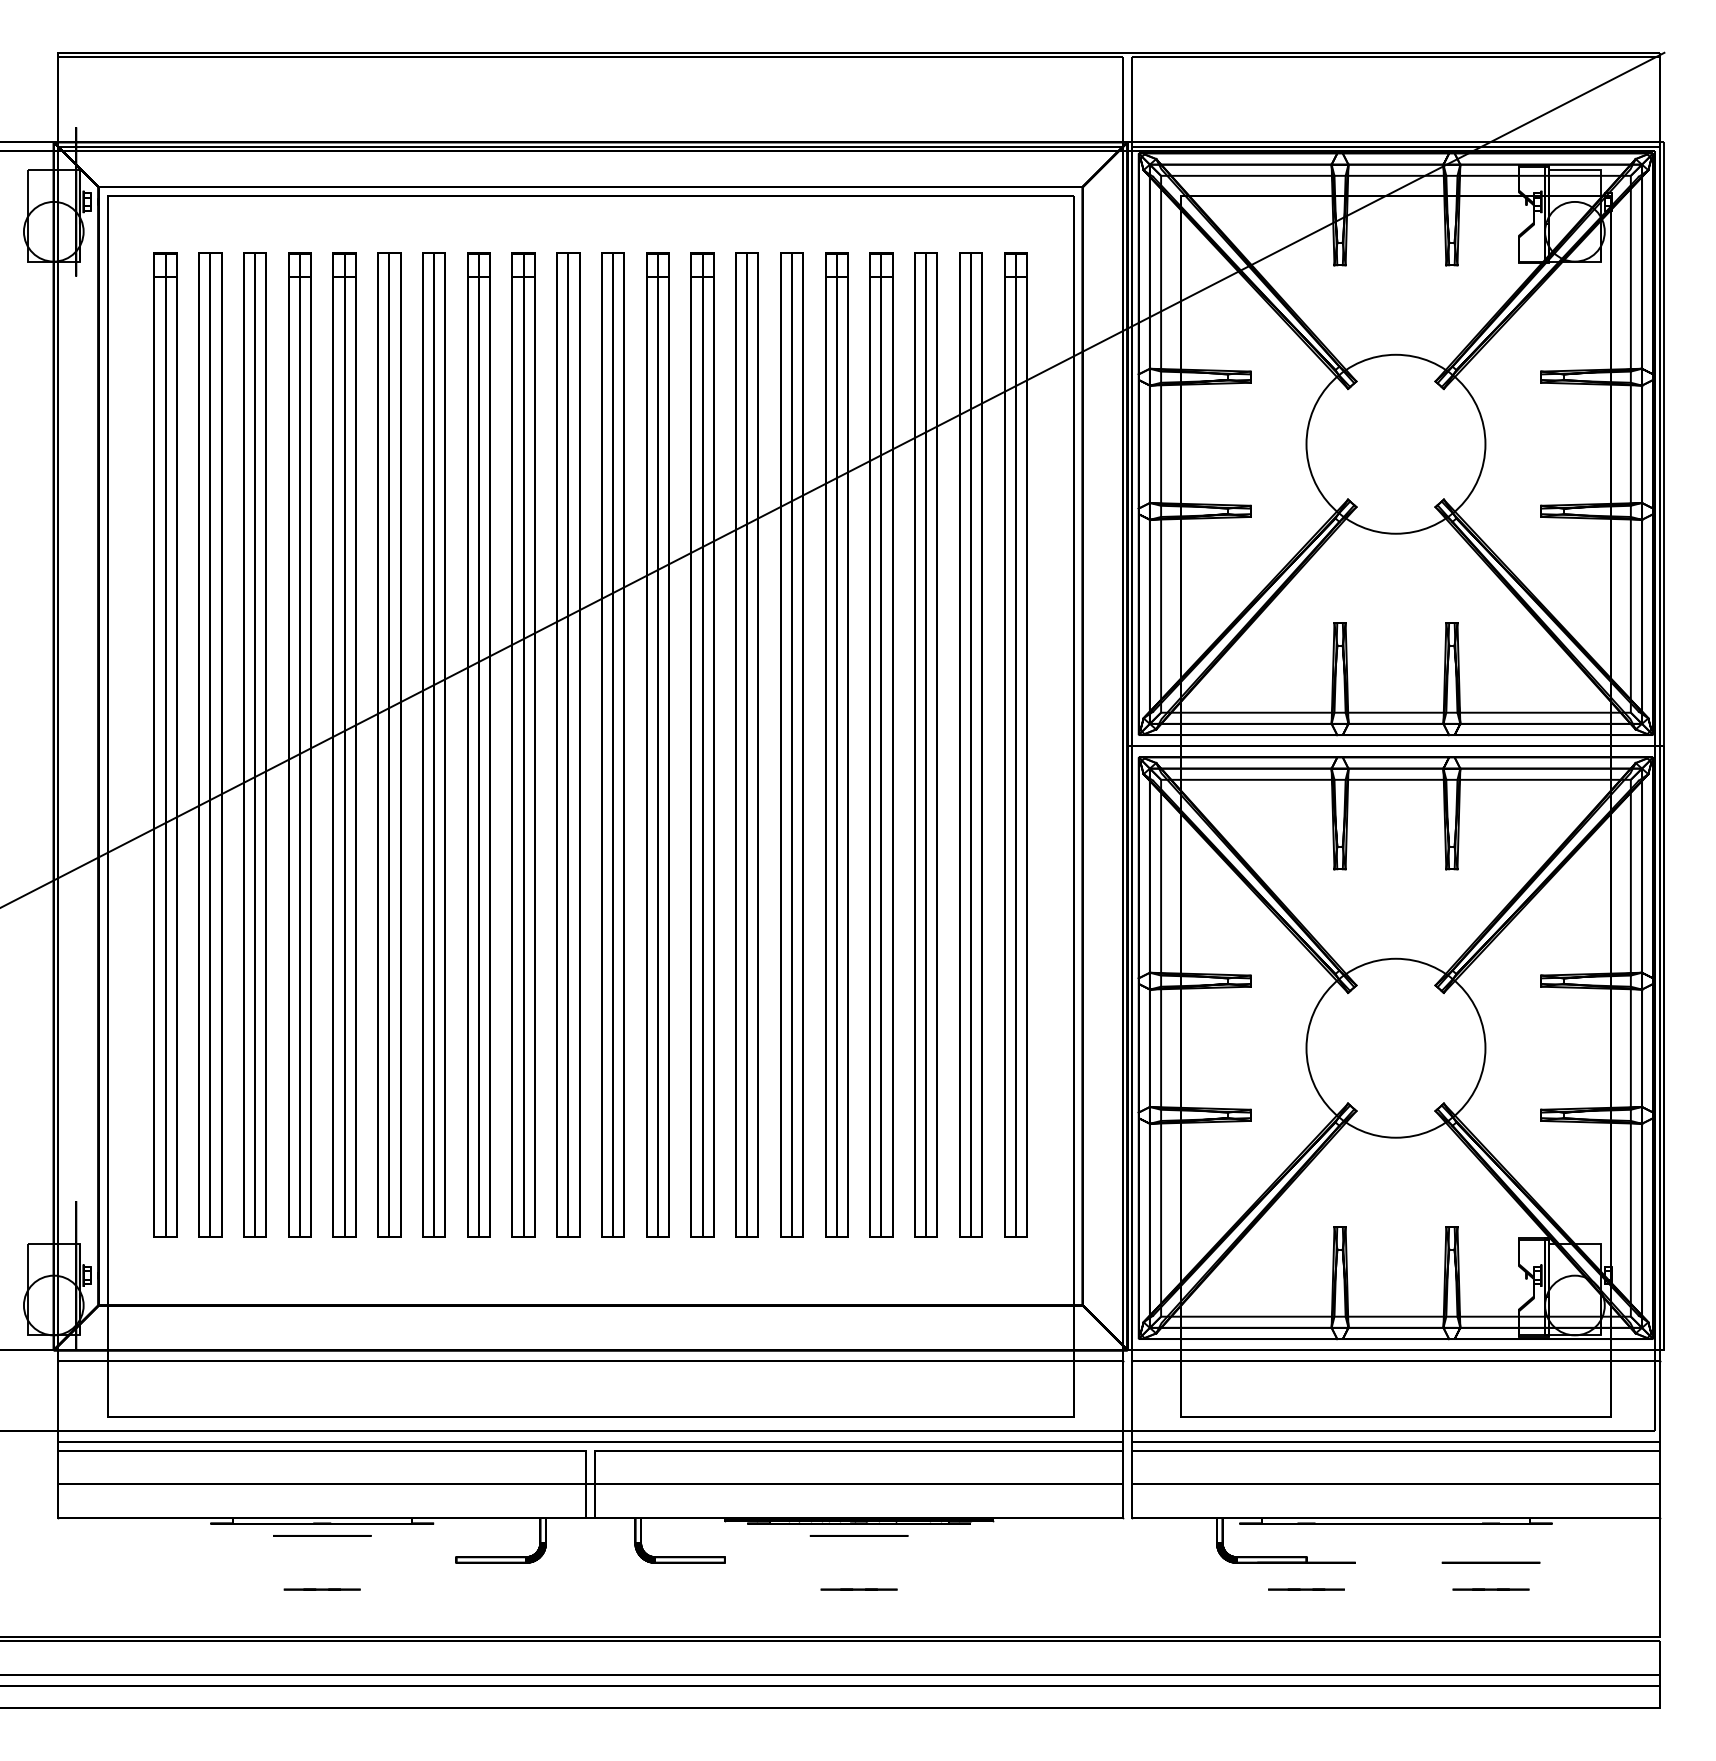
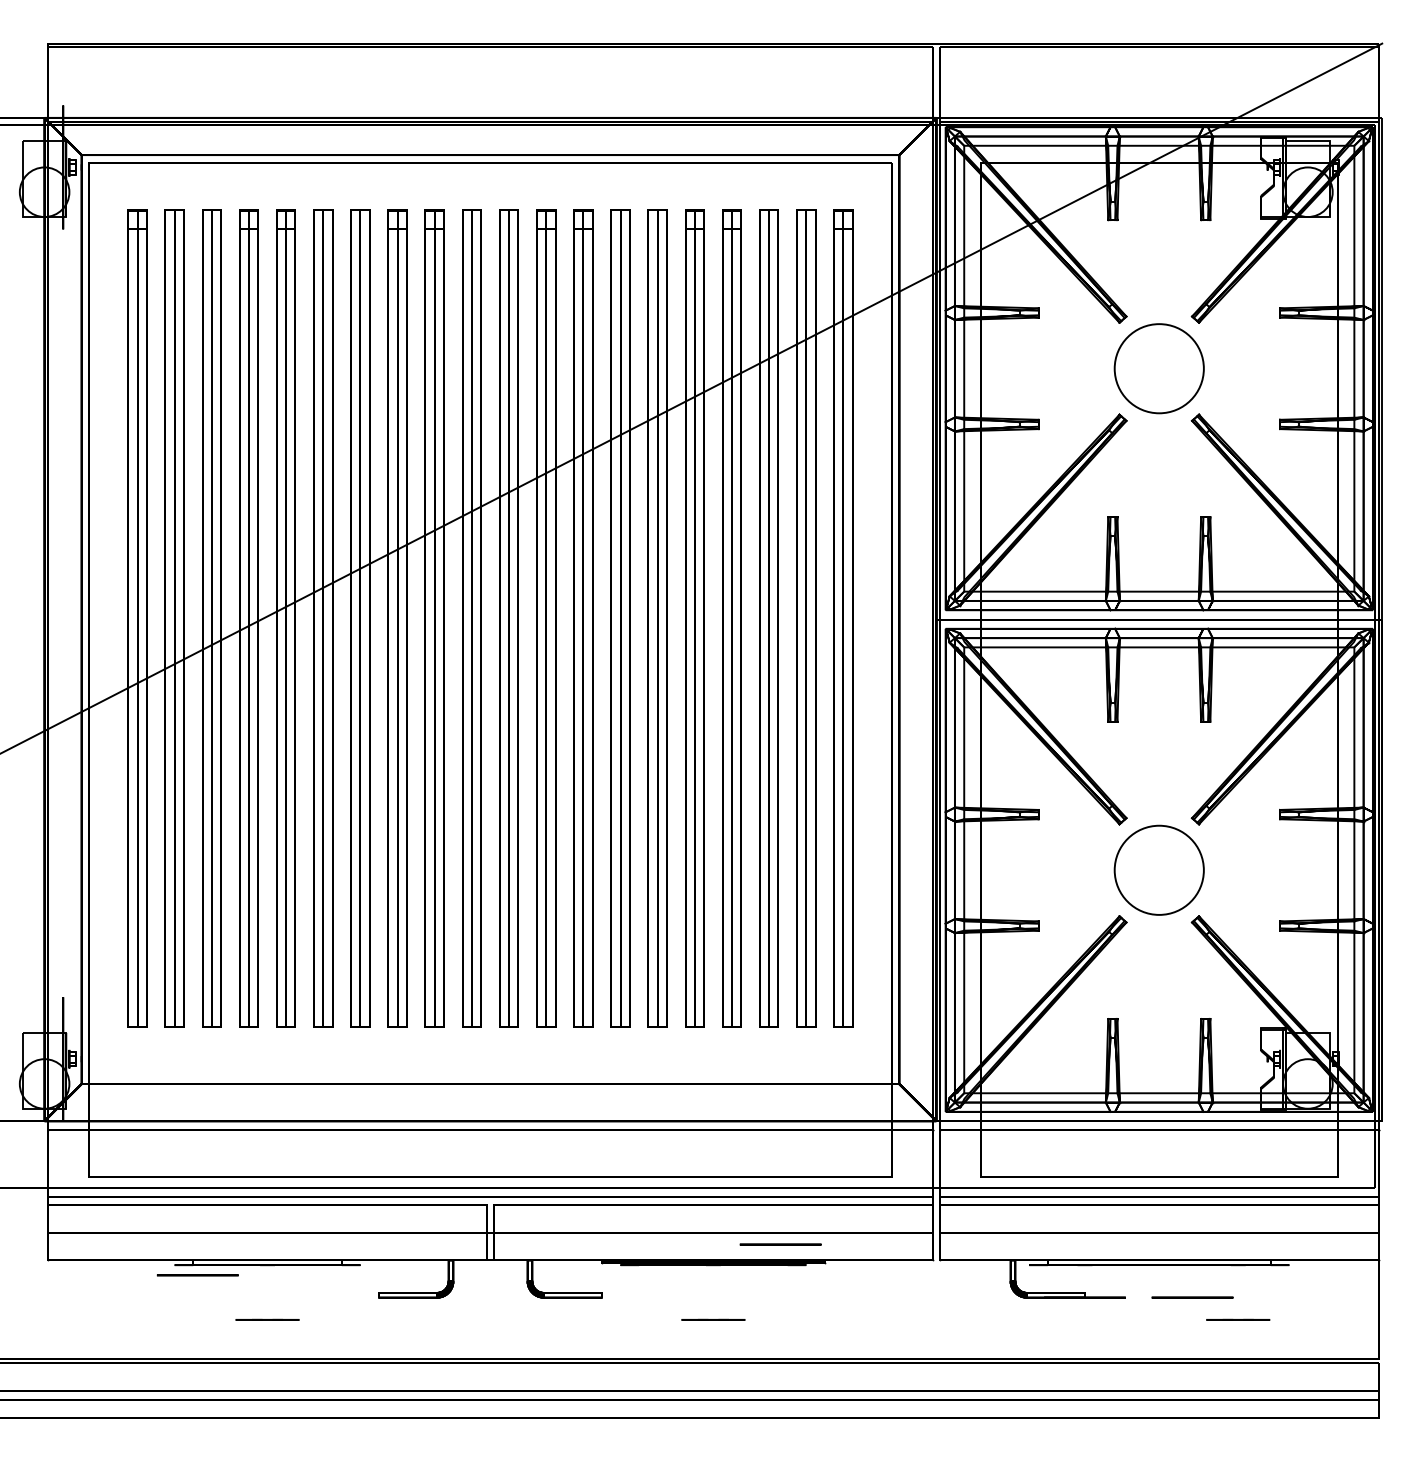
circle: (1395, 443) -> (1158, 368), size x0.6
circle: (1395, 1047) -> (1158, 869), size x0.6
circle: (322, 1535) -> (198, 1274), moved
circle: (858, 1535) -> (780, 1244), moved
circle: (1490, 1562) -> (1192, 1297), moved
line: (1306, 1589) -> (1084, 1319), removed

